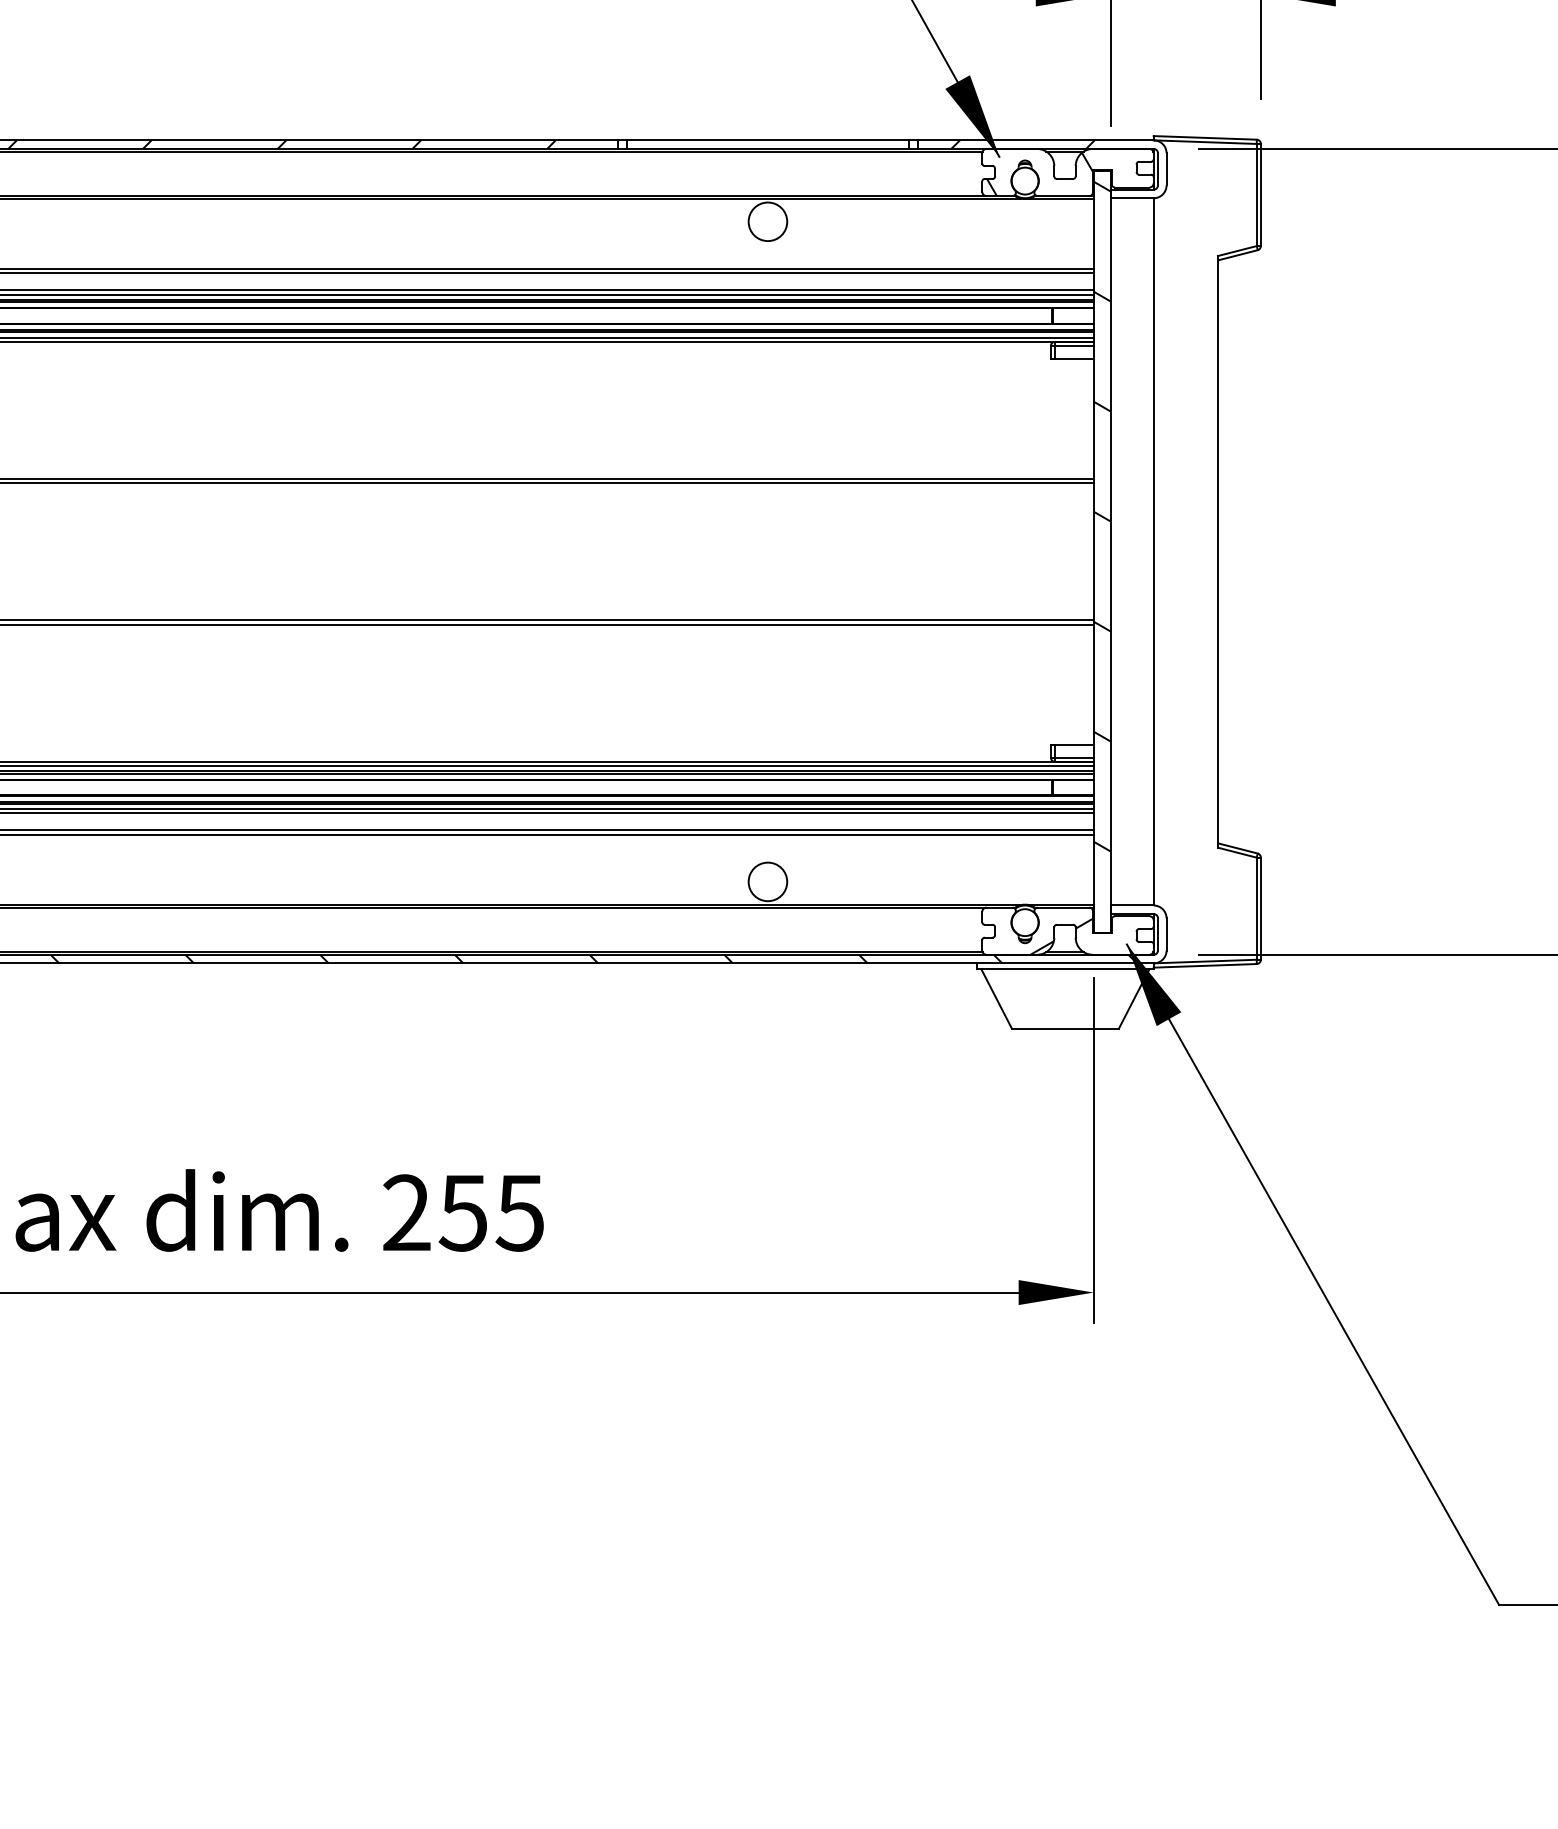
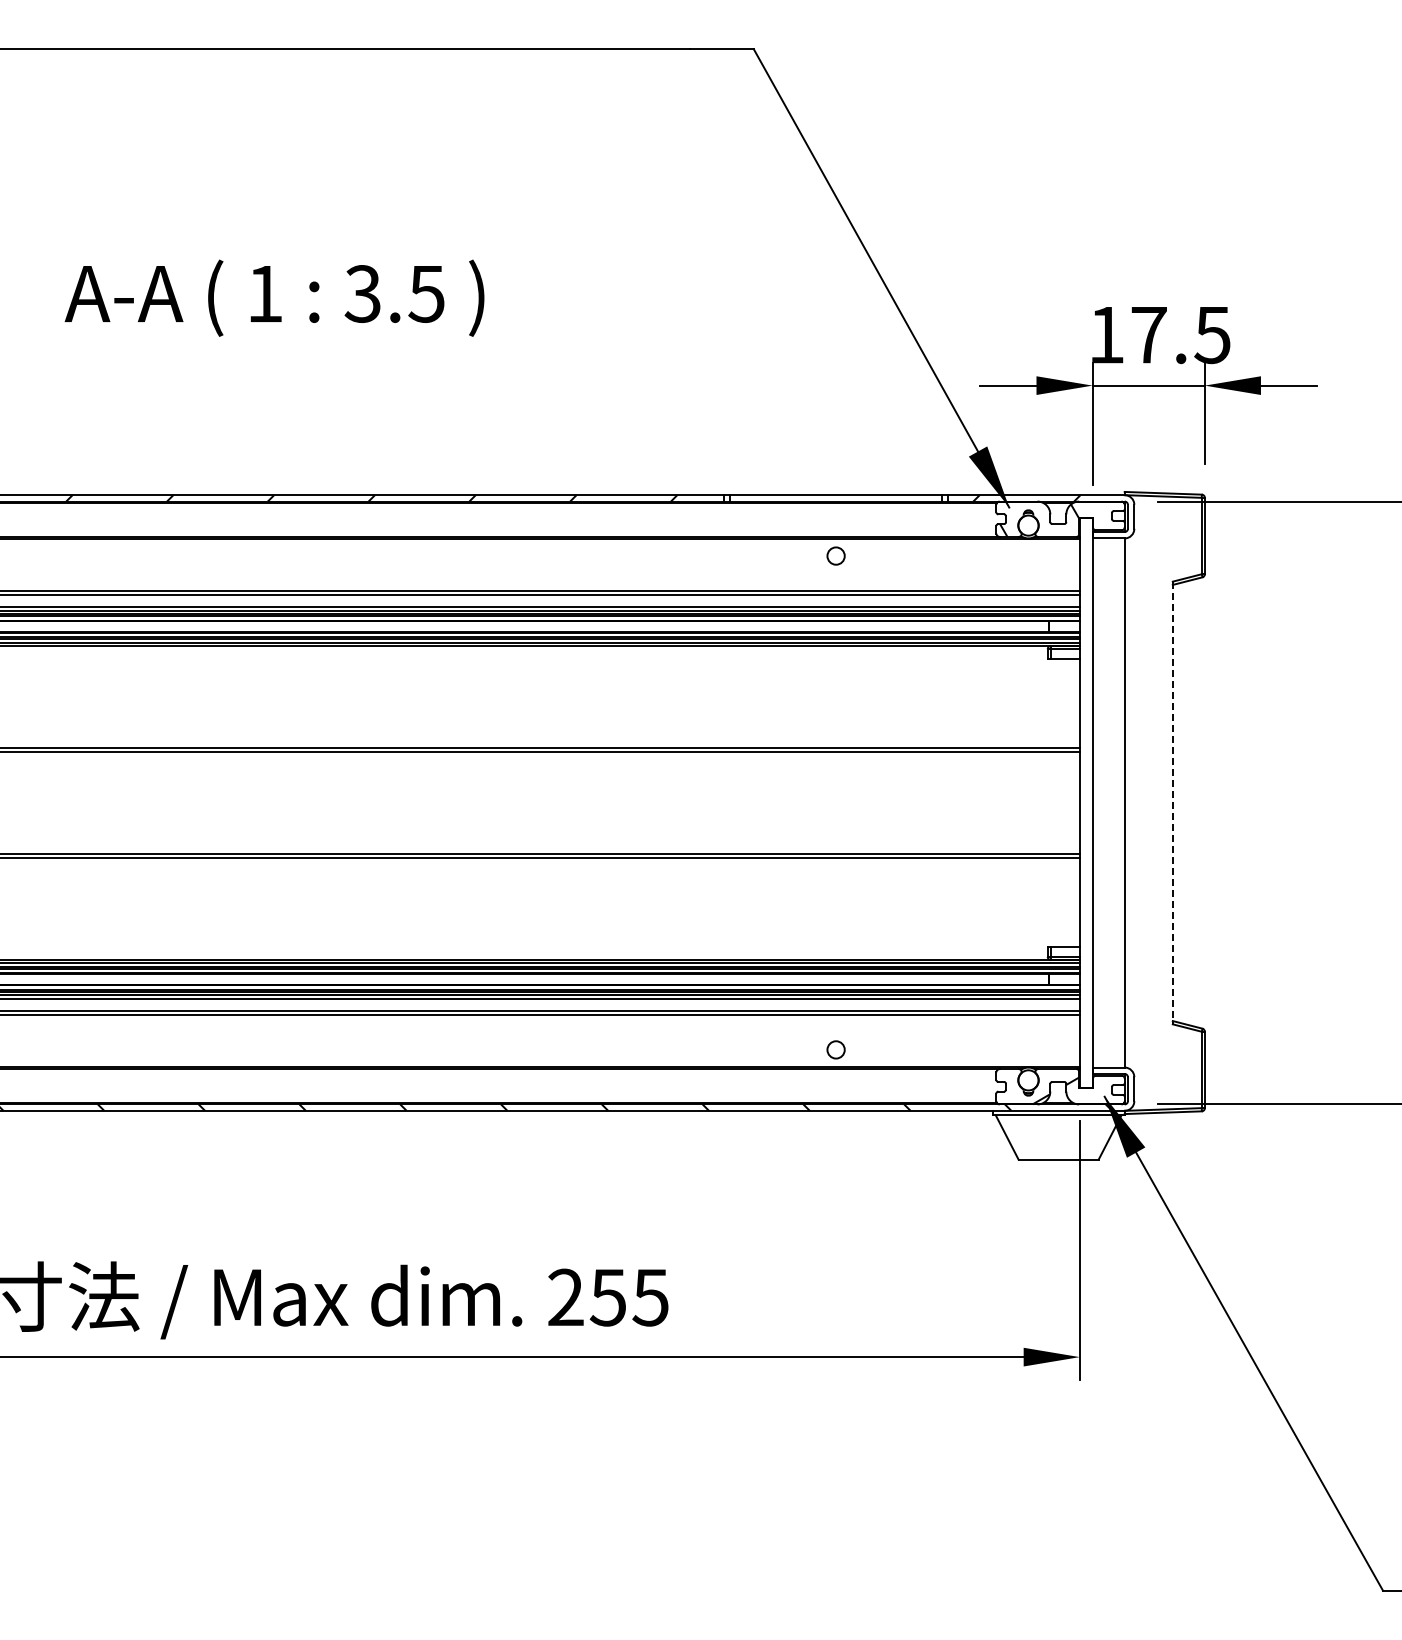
circle: (767, 221) -> (835, 555), size x0.6
hatch: (1101, 516) -> (1085, 776), removed
line: (1217, 552) -> (1172, 803), solid -> dashed
circle: (767, 881) -> (835, 1049), size x0.6

